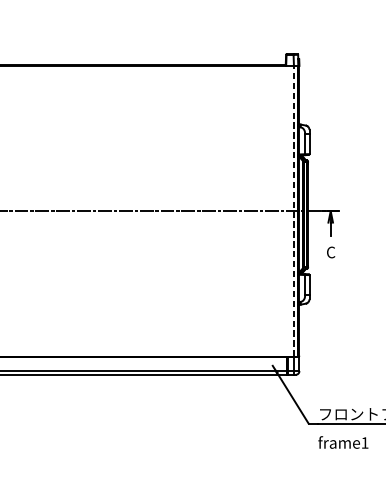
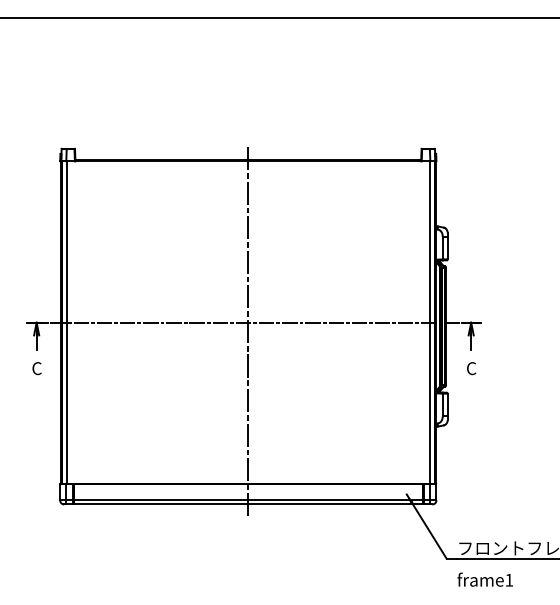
line: (294, 211) -> (430, 322), dashed -> solid
line: (130, 220) -> (248, 332), added

